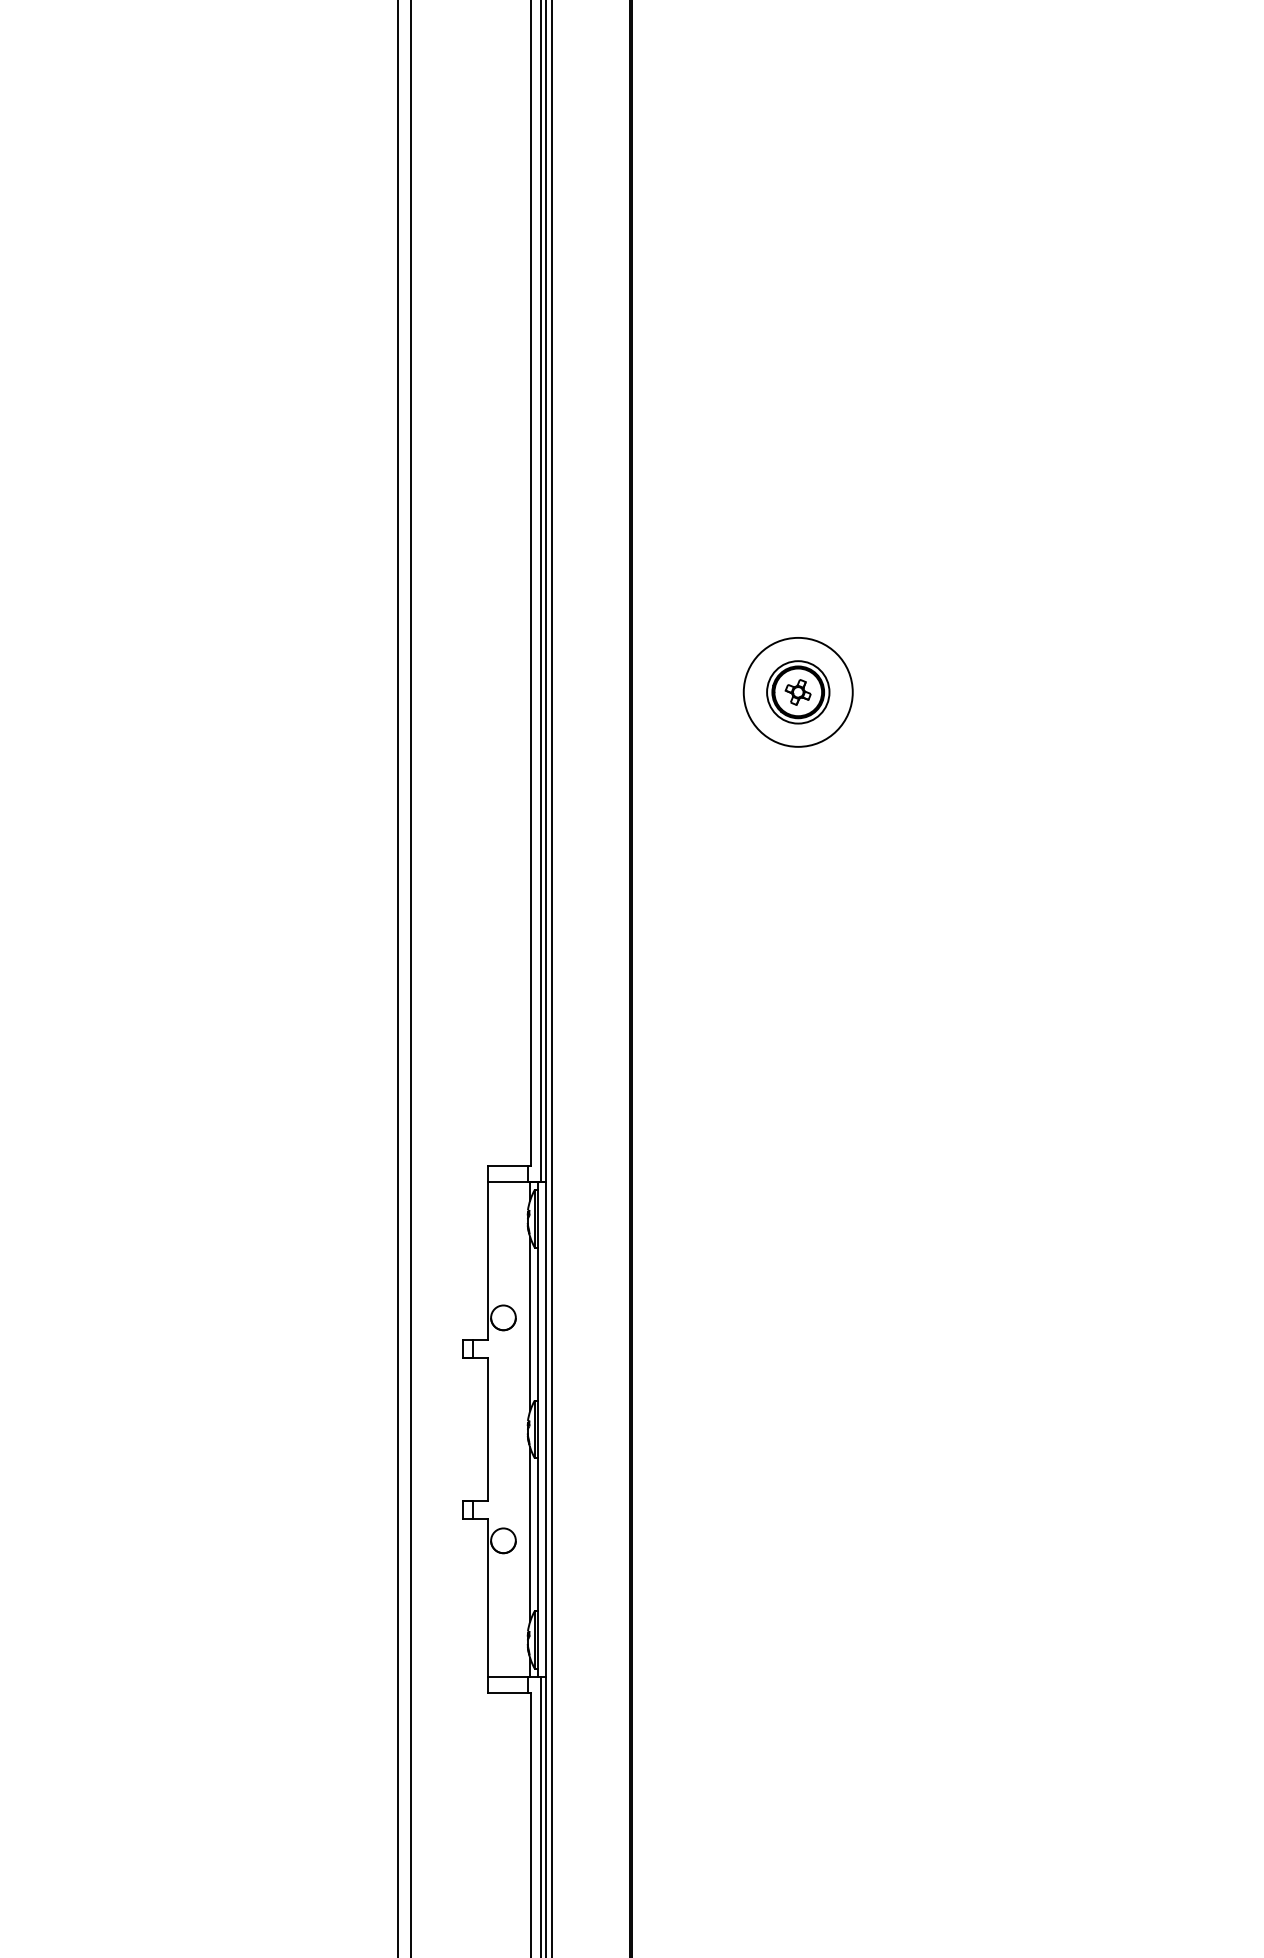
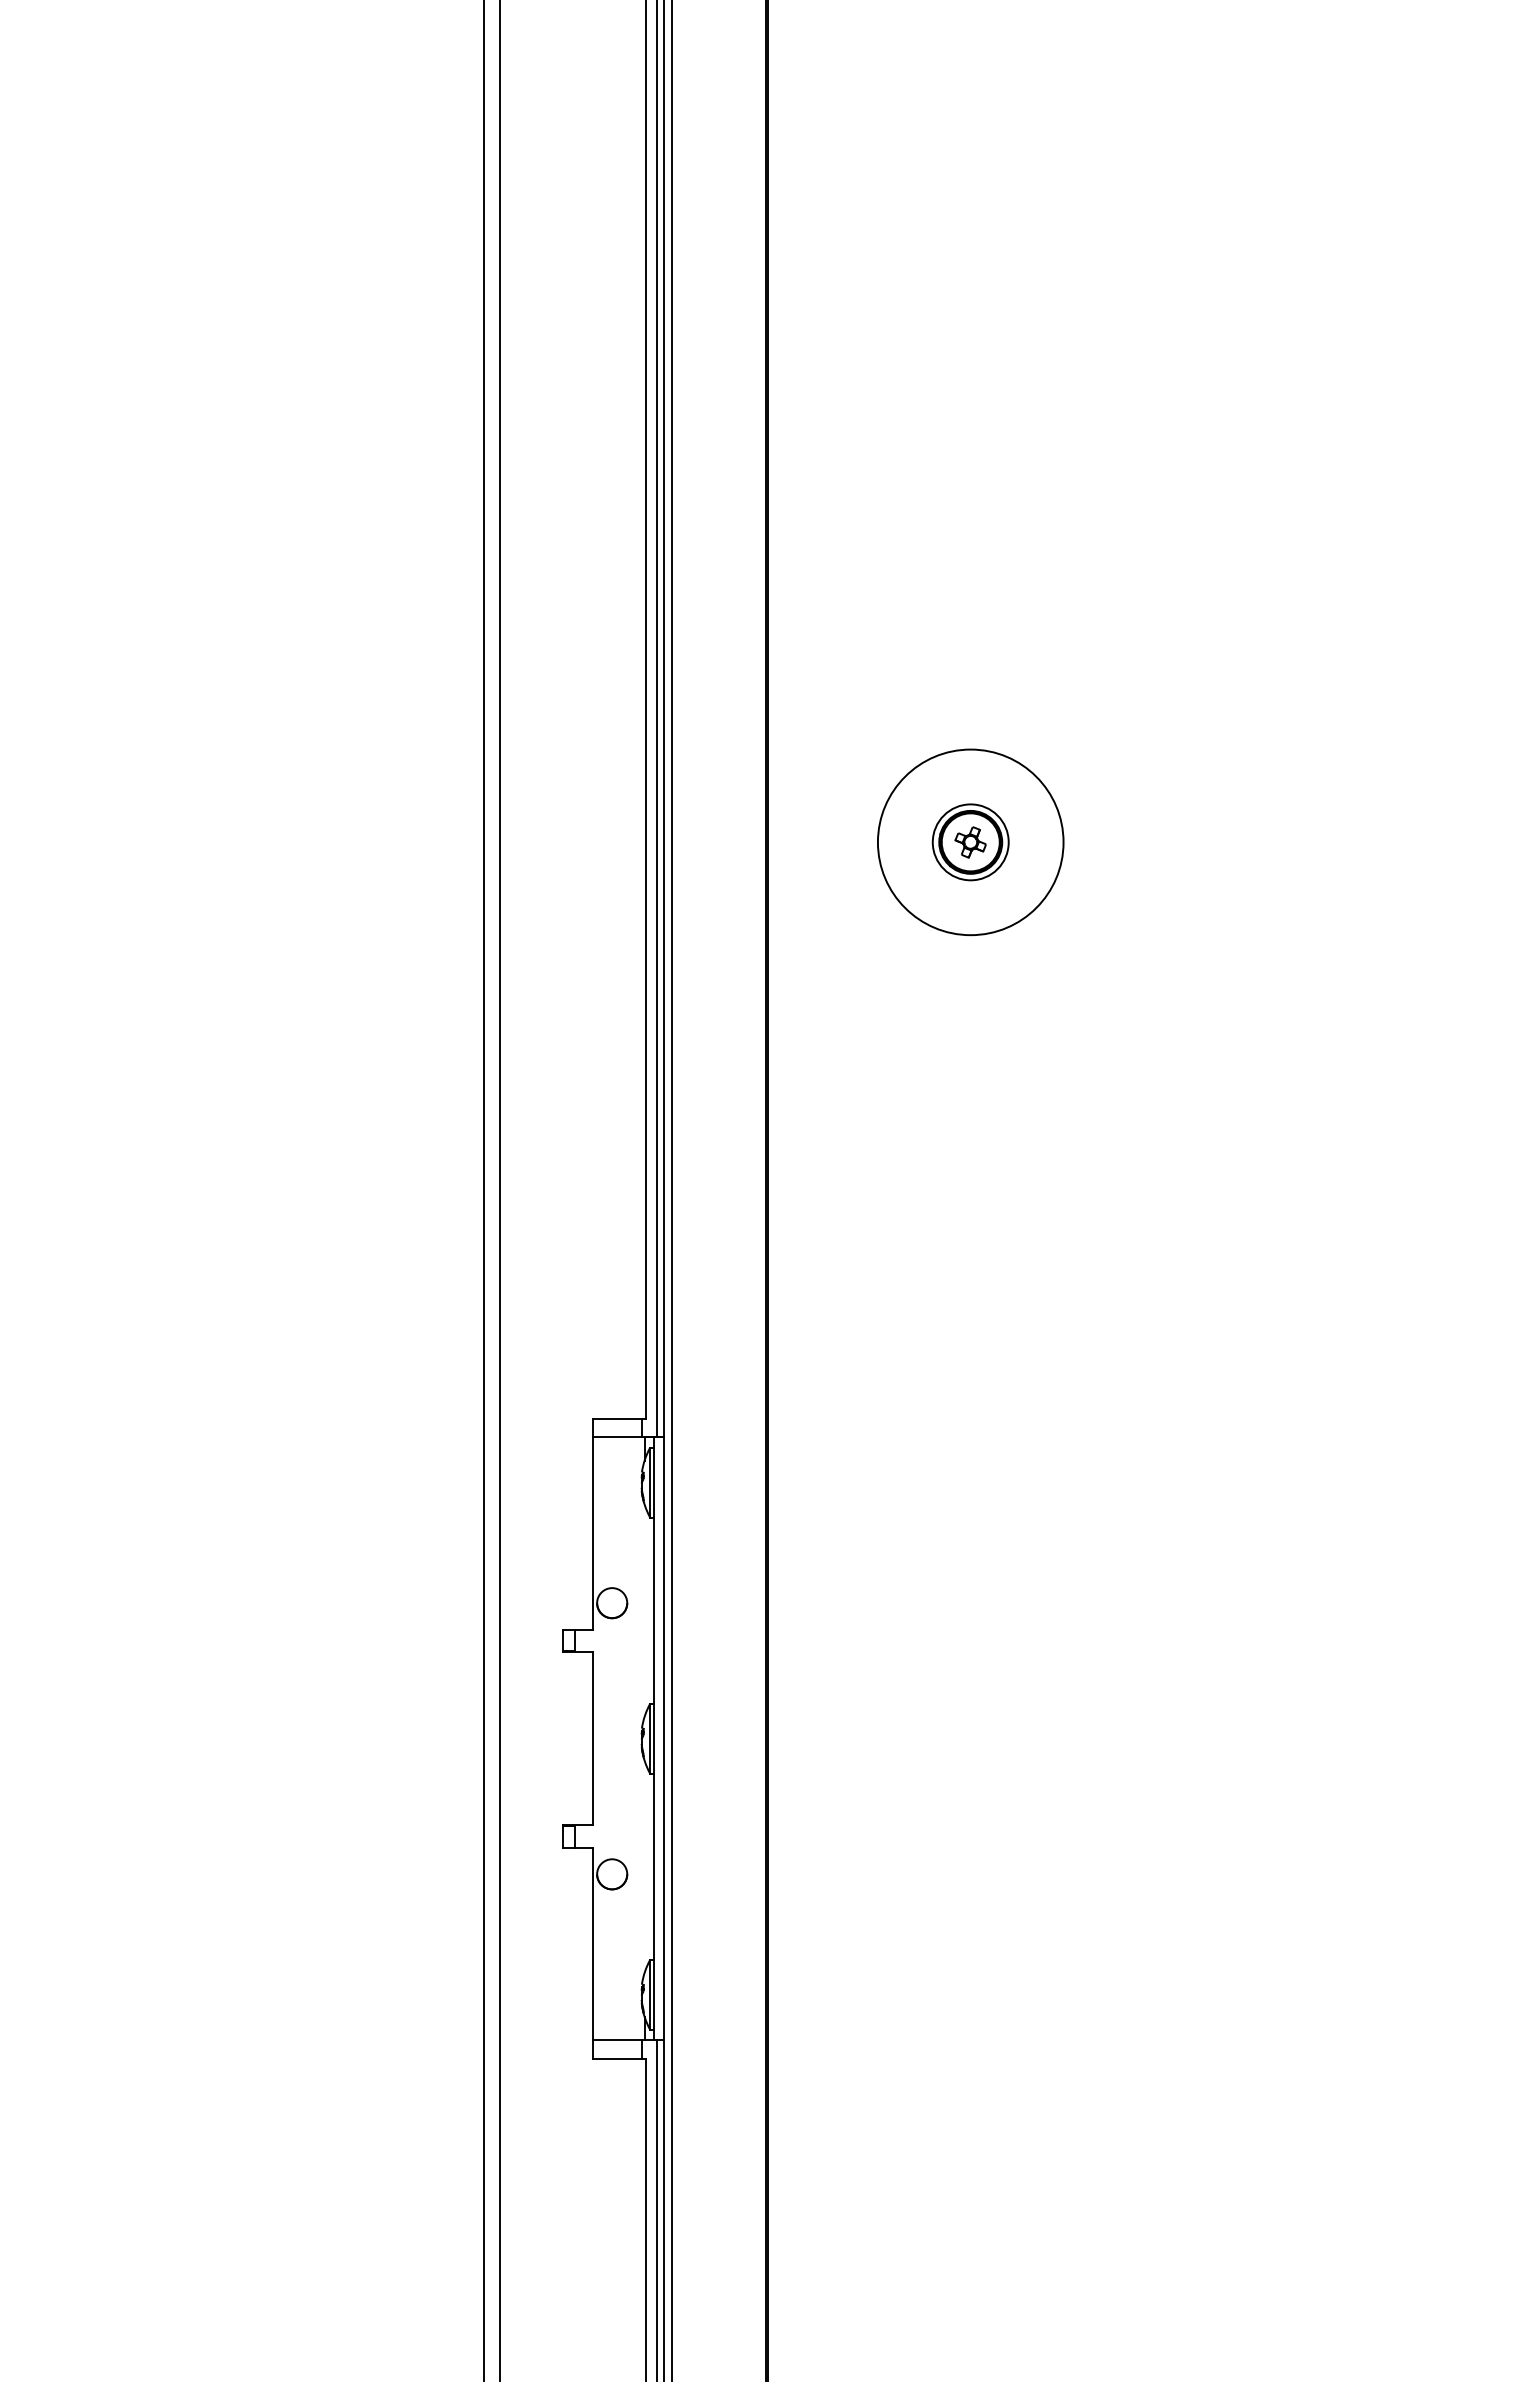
circle: (797, 691) -> (969, 841), size x1.4
line: (530, 1323) -> (645, 1610), removed
line: (530, 1534) -> (645, 1866), removed

